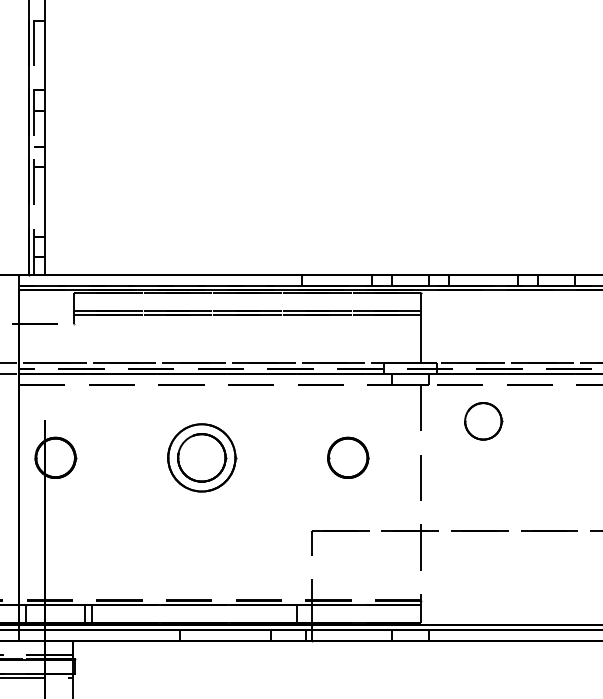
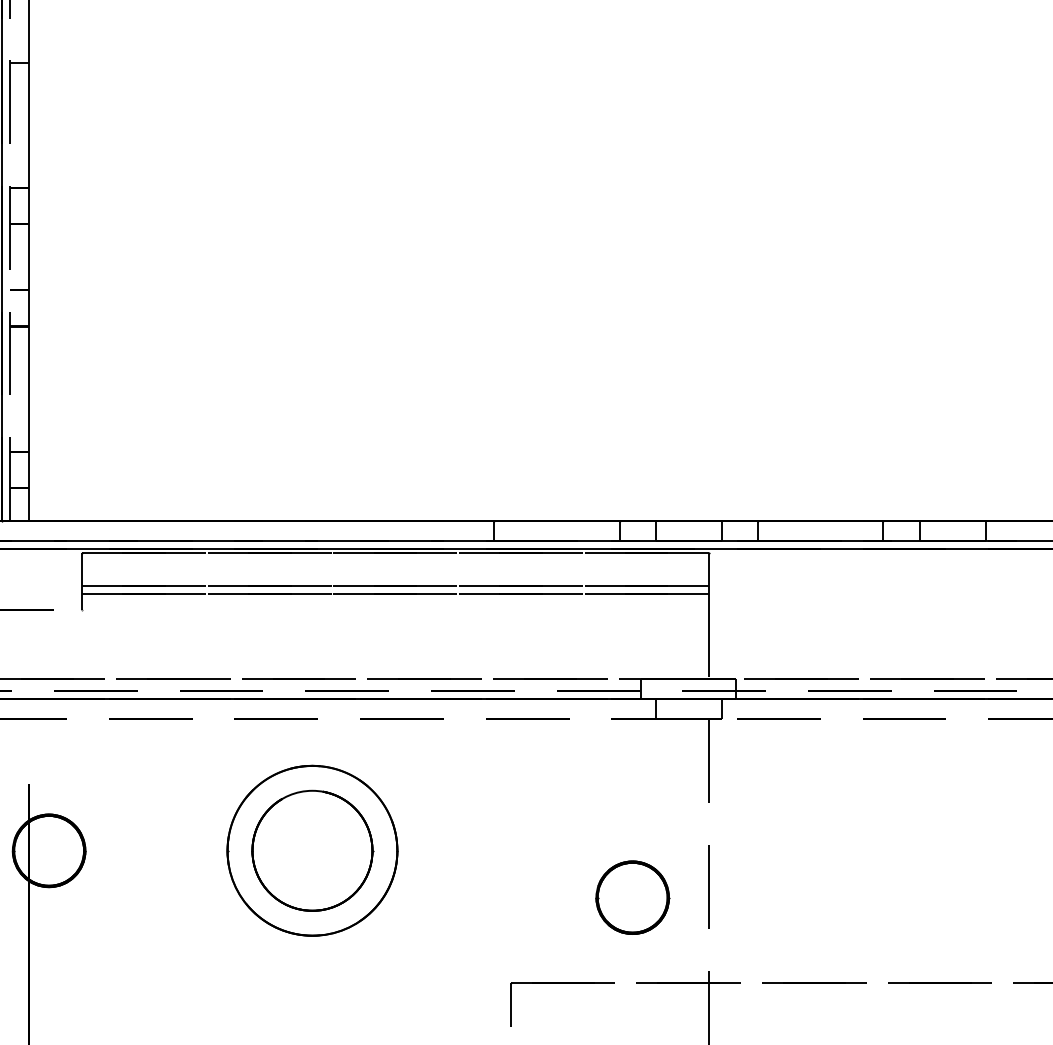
part: (483, 421) -> (820, 785), removed
part: (202, 457) -> (314, 850), size x1.4
part: (348, 457) -> (633, 897), moved

